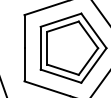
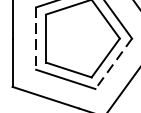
line: (40, 48) -> (35, 38), solid -> dashed
line: (93, 65) -> (113, 63), solid -> dashed

